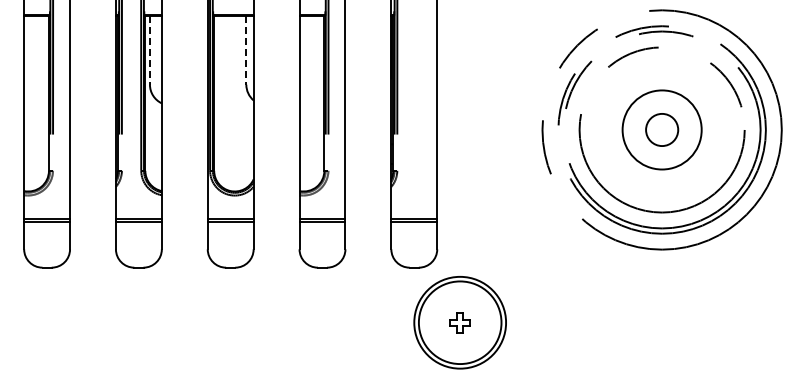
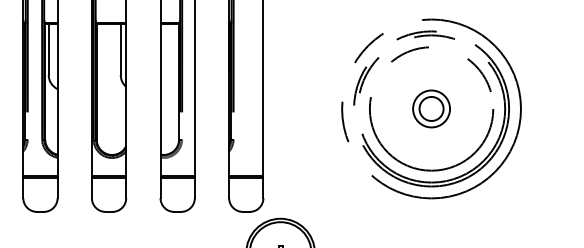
line: (149, 50) -> (48, 49), dashed -> solid
line: (246, 50) -> (120, 49), dashed -> solid
circle: (661, 129) -> (431, 108), size x0.62

